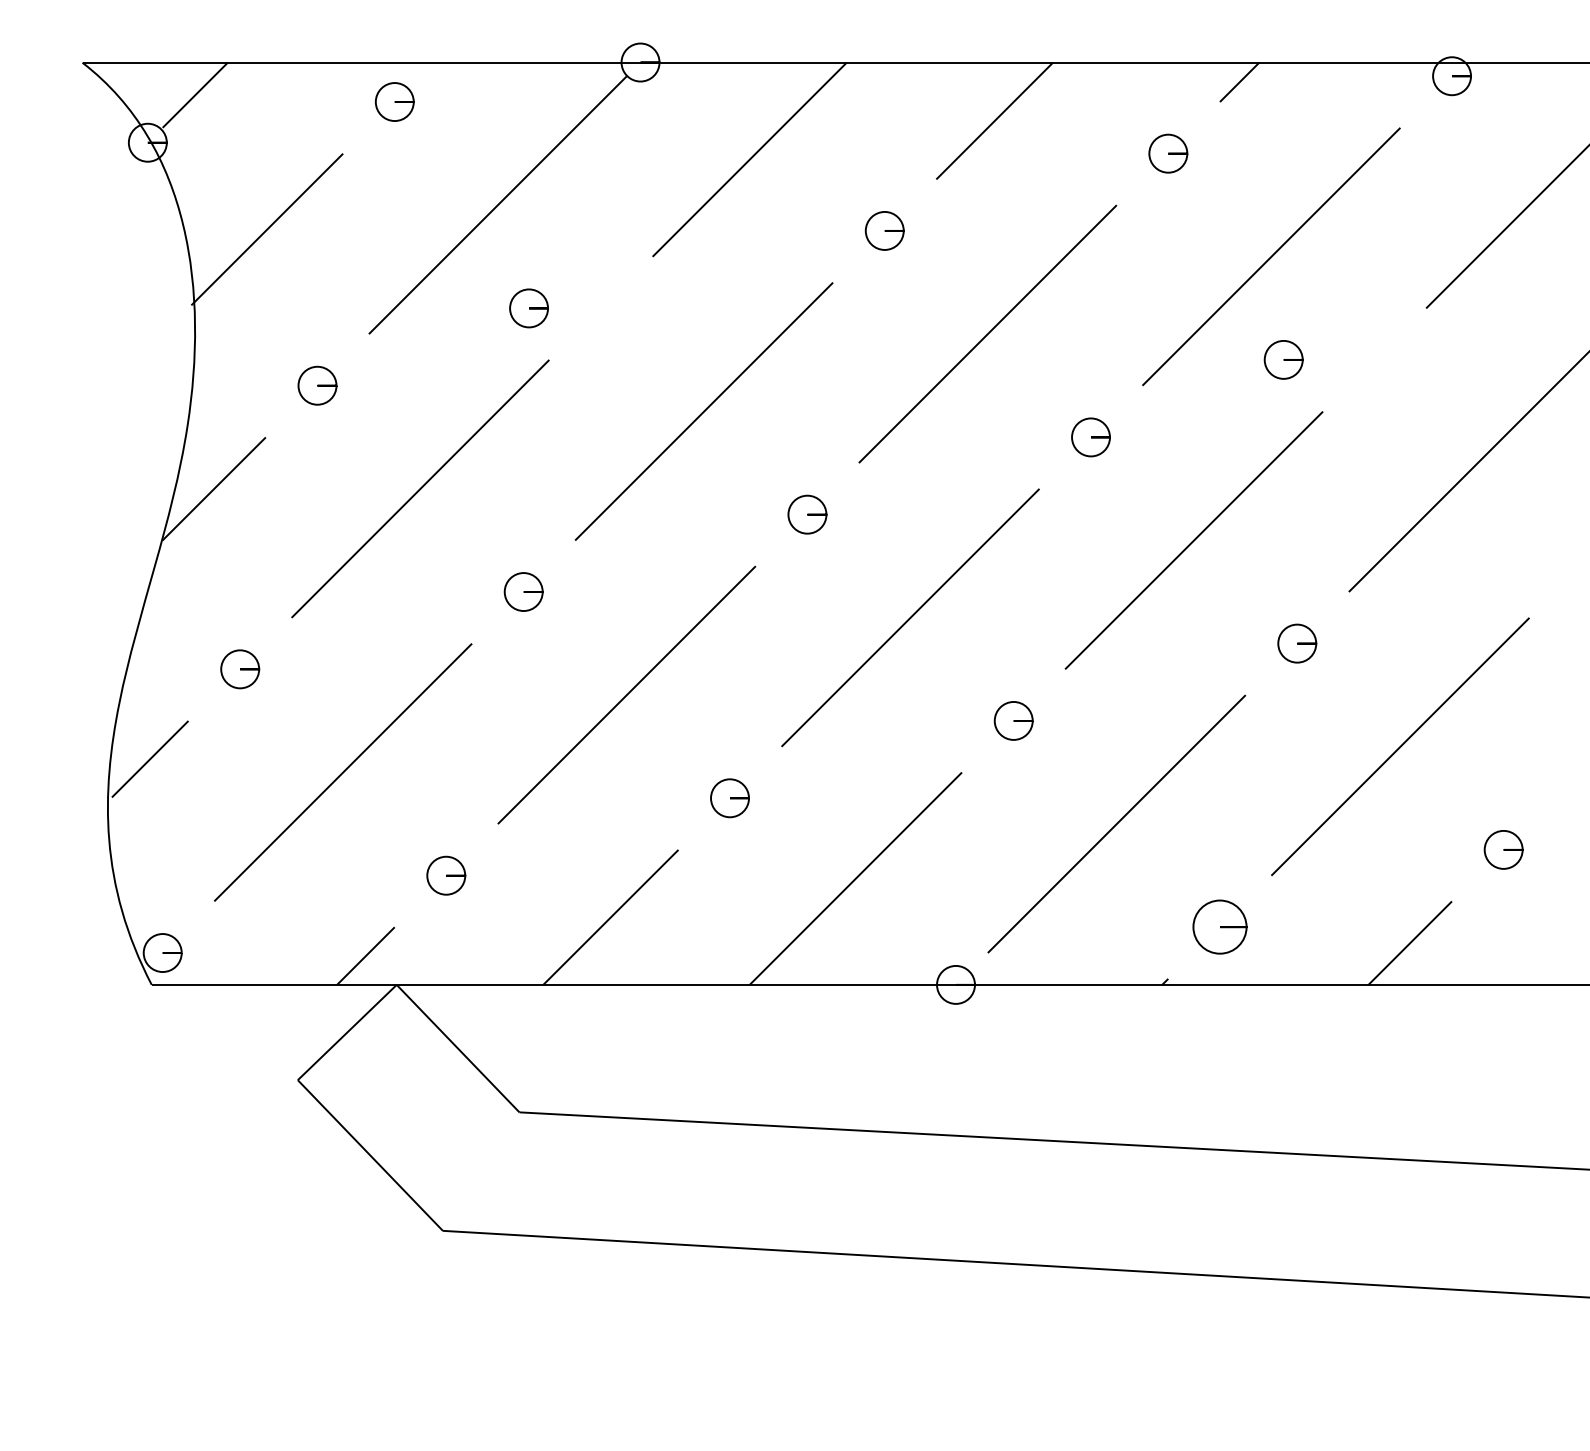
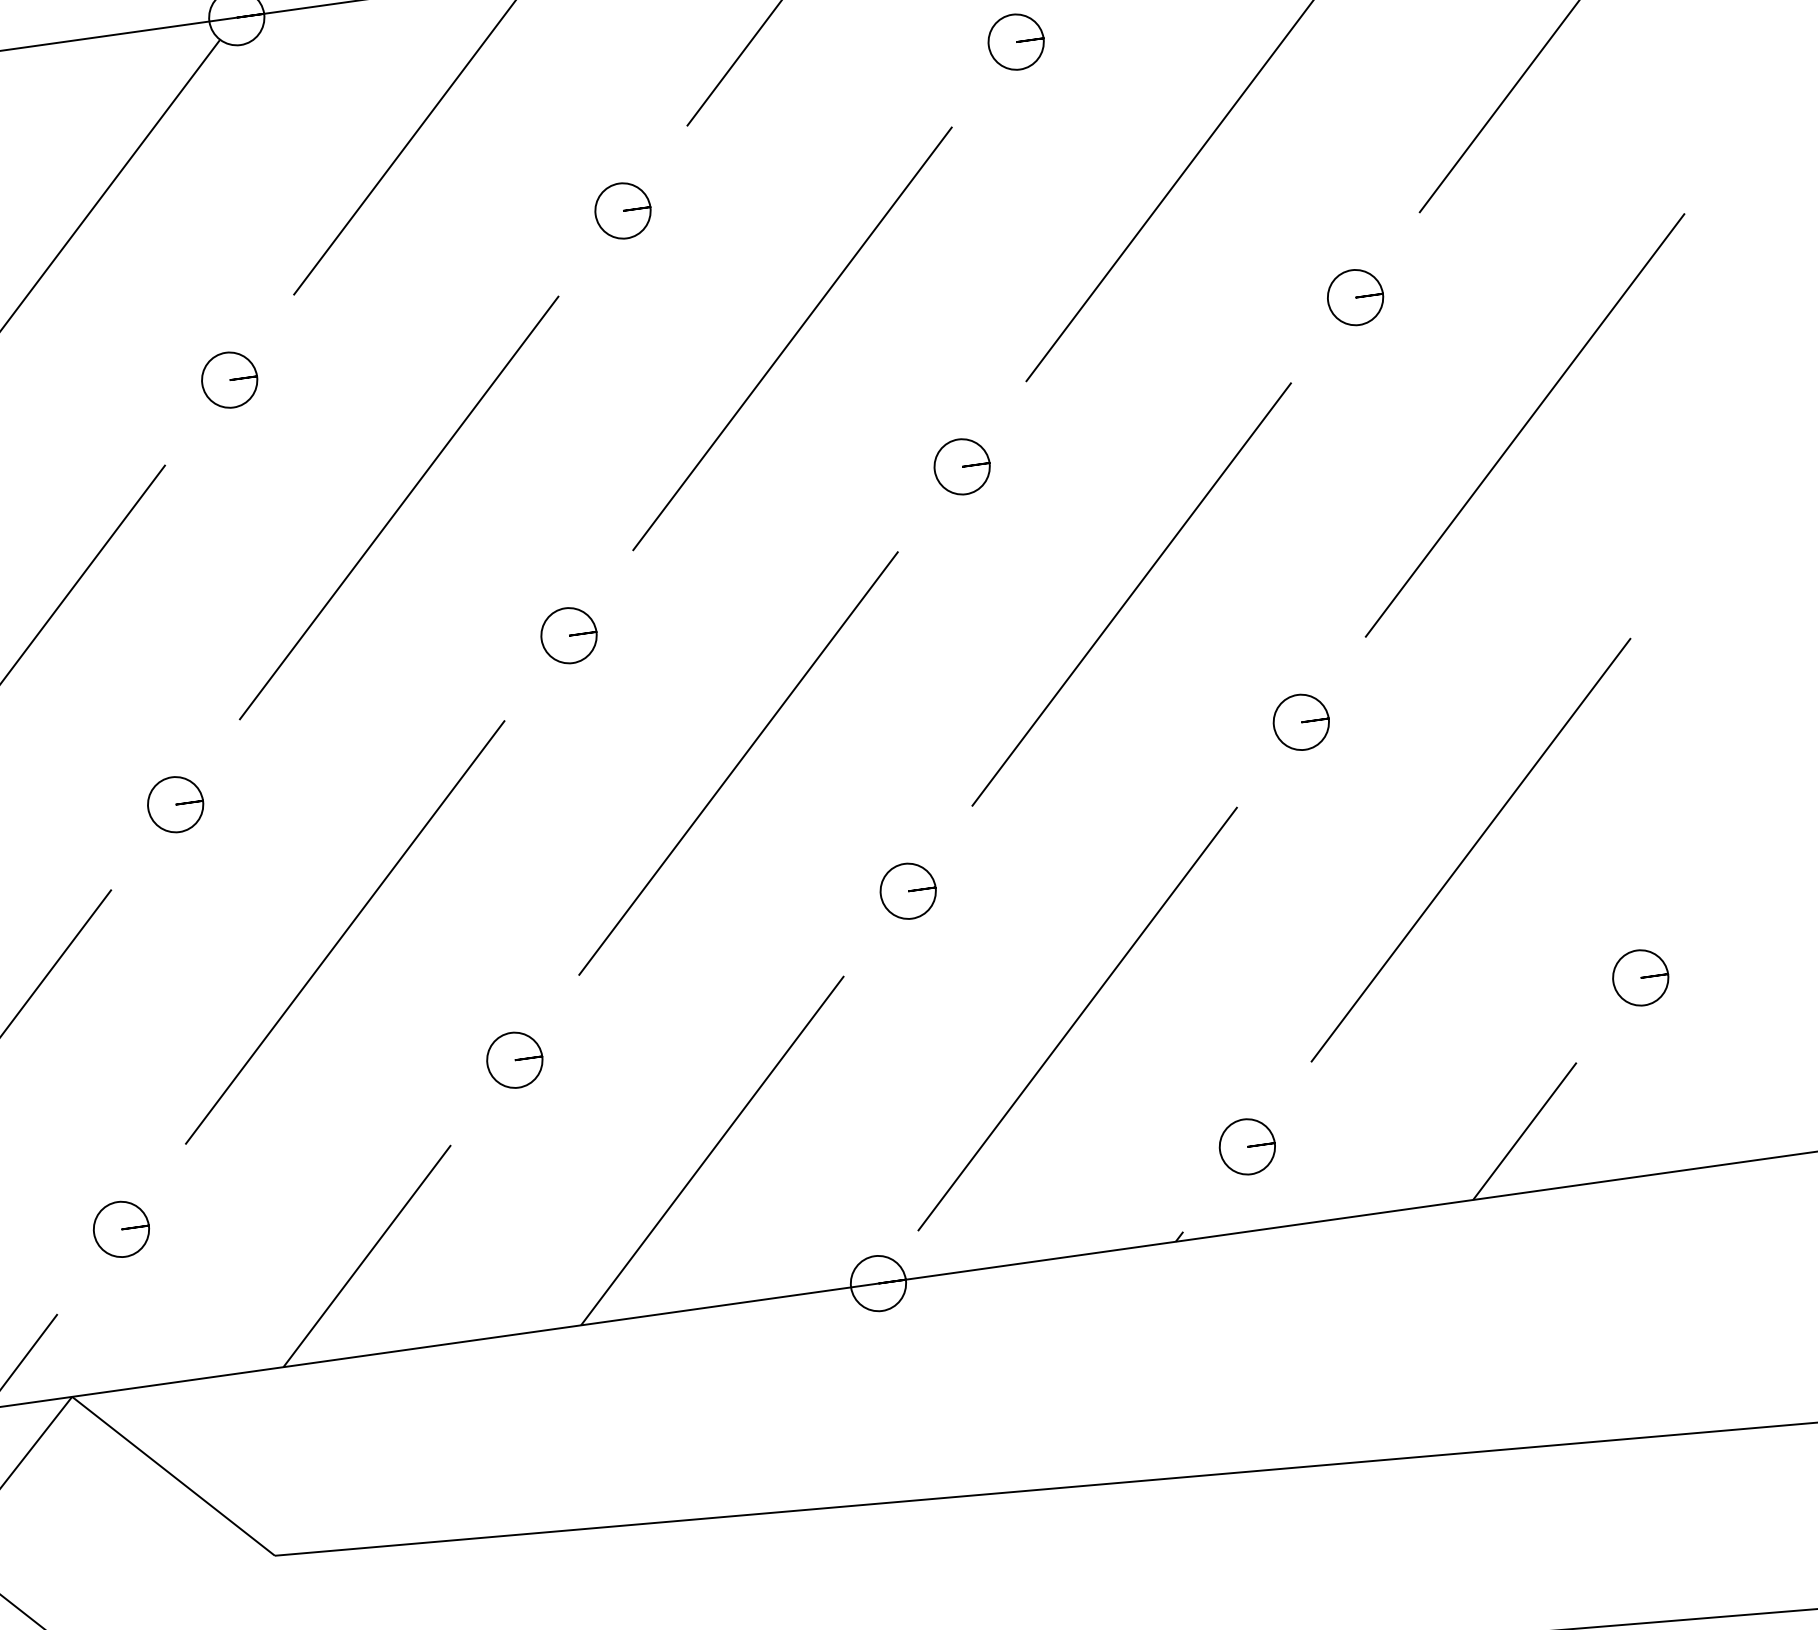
part: (528, 308) -> (228, 380), moved
part: (1283, 359) -> (1355, 297), moved
part: (1219, 927) -> (1246, 1147), size x0.71

